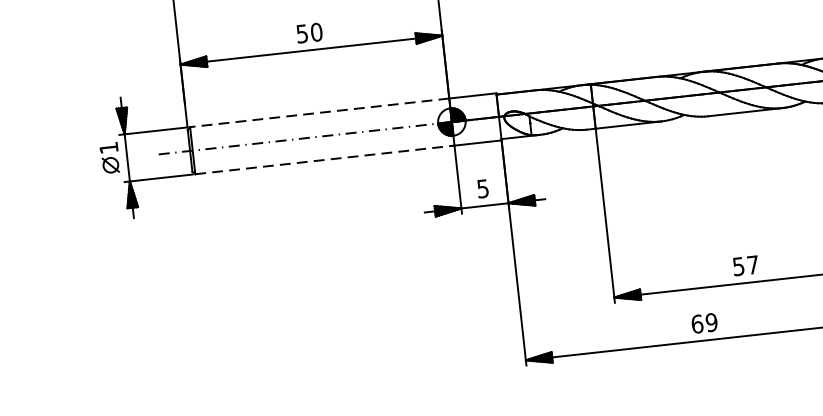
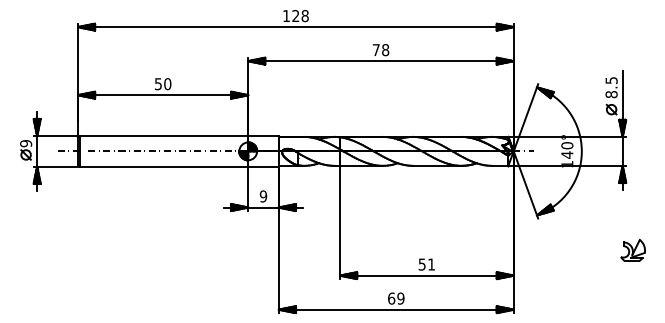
line: (319, 113) -> (163, 136), dashed -> solid
text: (109, 147) -> (26, 143), 1 -> 9
line: (325, 159) -> (164, 166), dashed -> solid
text: (483, 188) -> (263, 196), 5 -> 9
text: (752, 264) -> (431, 264), 57 -> 51

